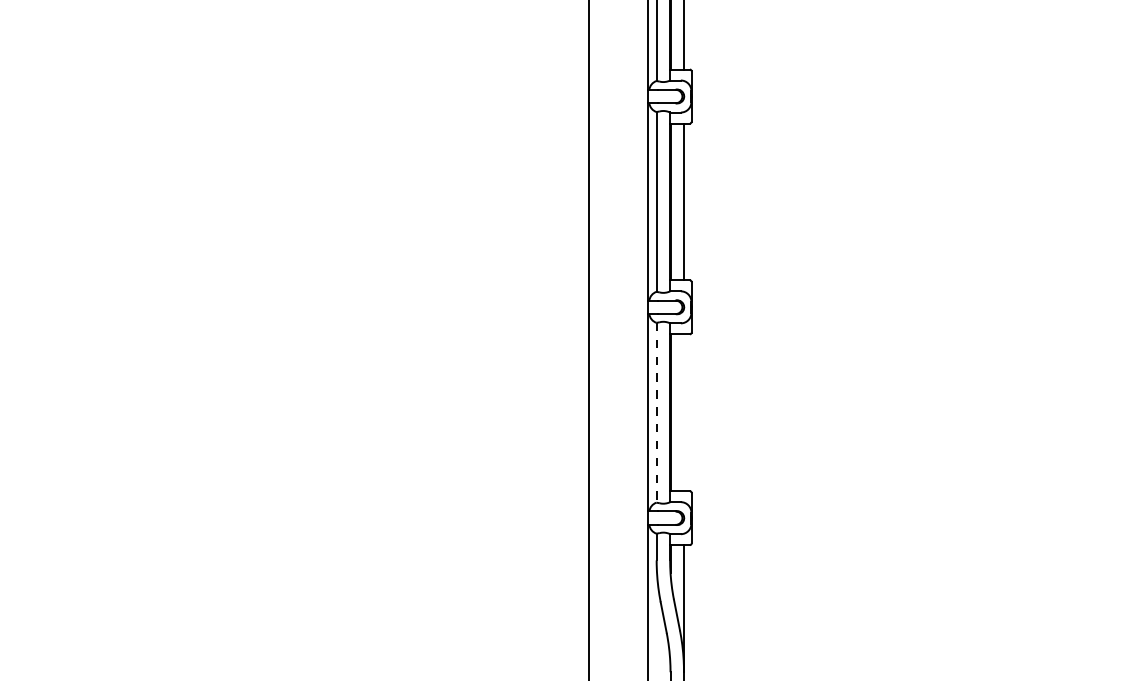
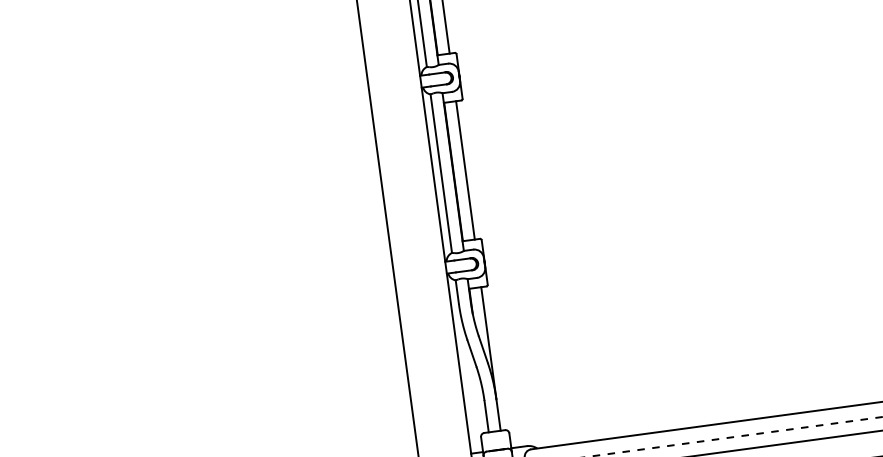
line: (656, 412) -> (441, 173), dashed -> solid
line: (684, 412) -> (465, 170), added

